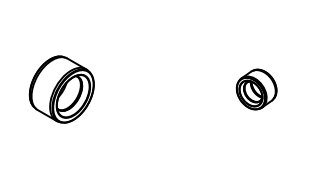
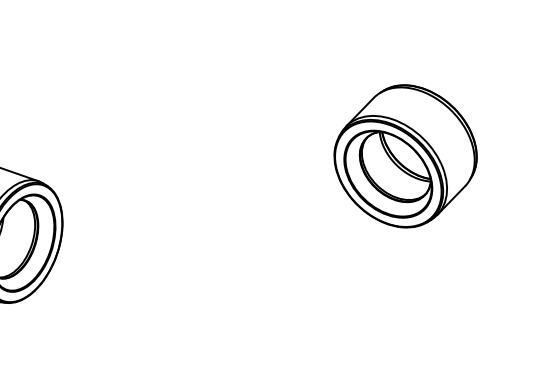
part: (256, 89) -> (405, 156), size x1.67

